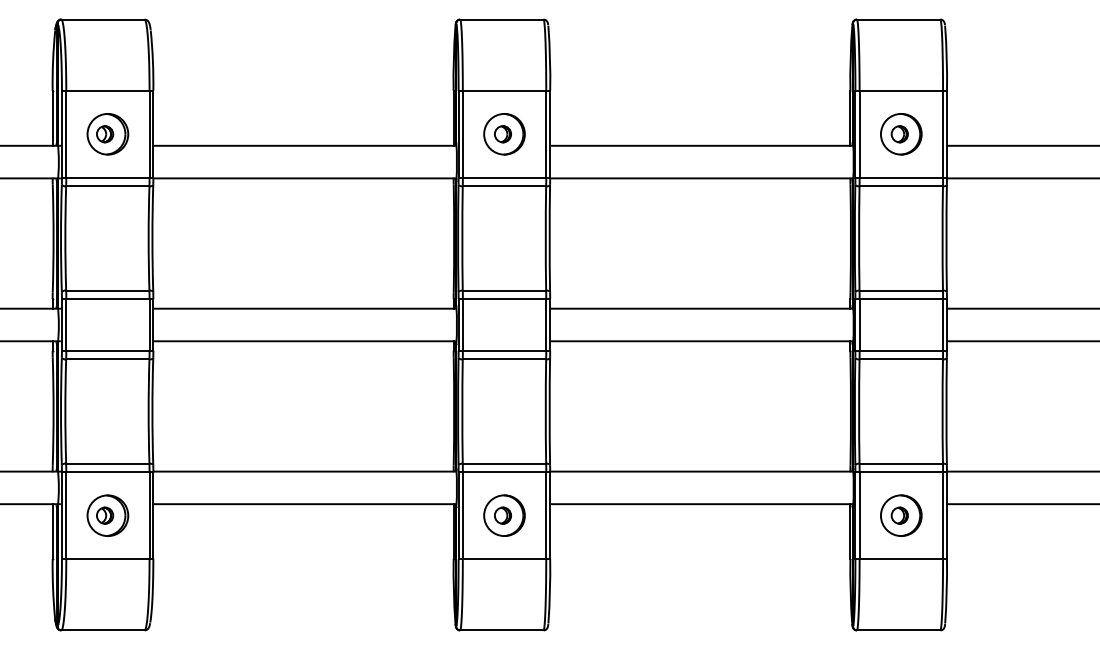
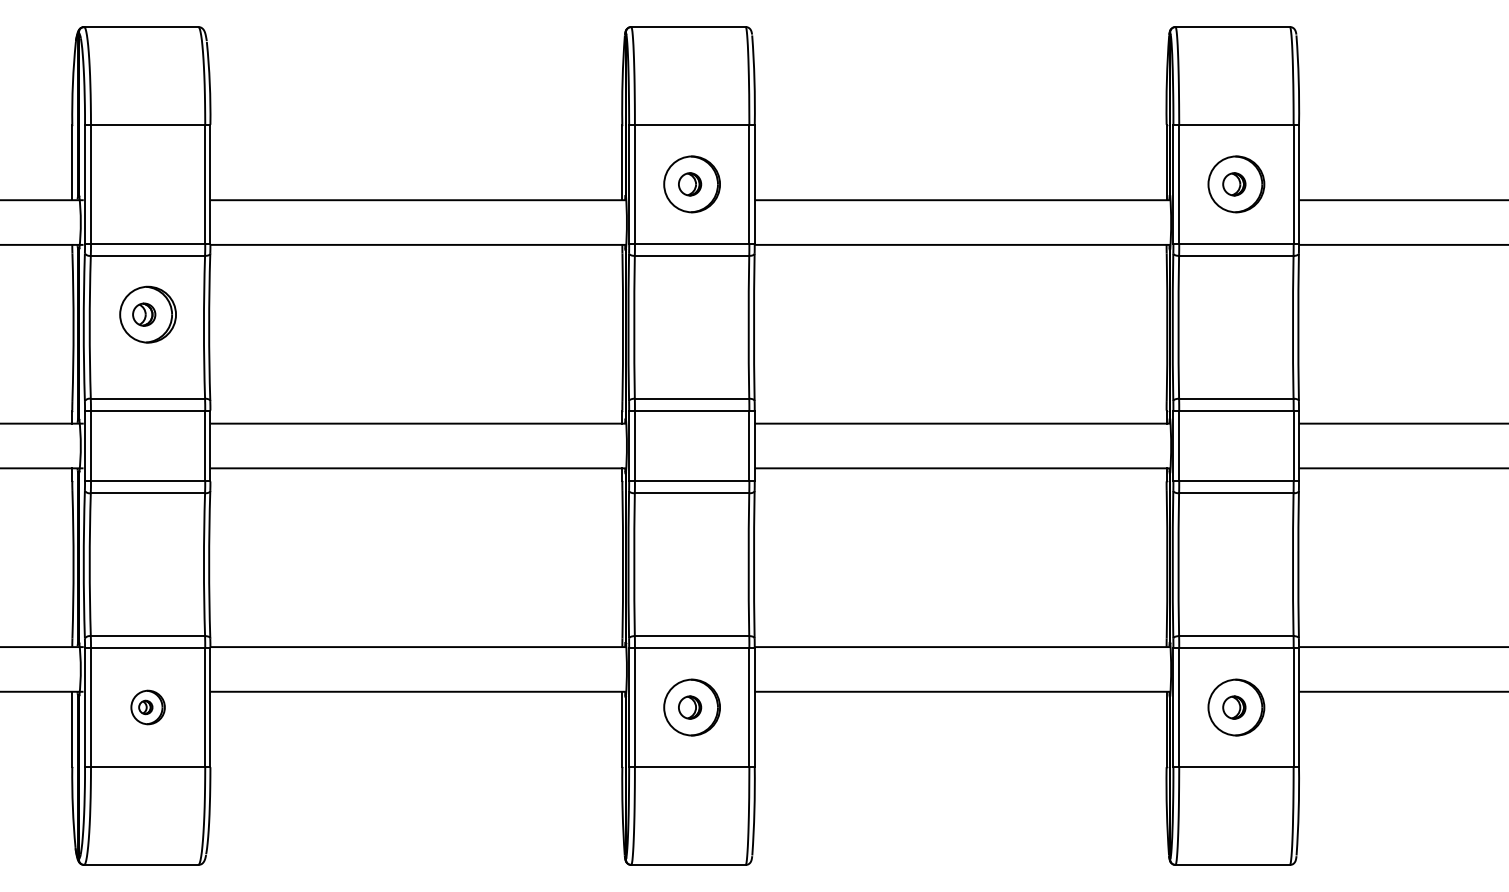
part: (107, 134) -> (147, 315), moved
part: (107, 515) -> (147, 707), size x0.6

